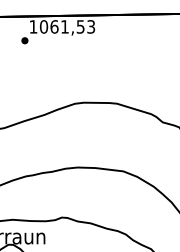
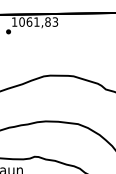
text: (80, 26) -> (47, 21), 1061,53 -> 1061,83

